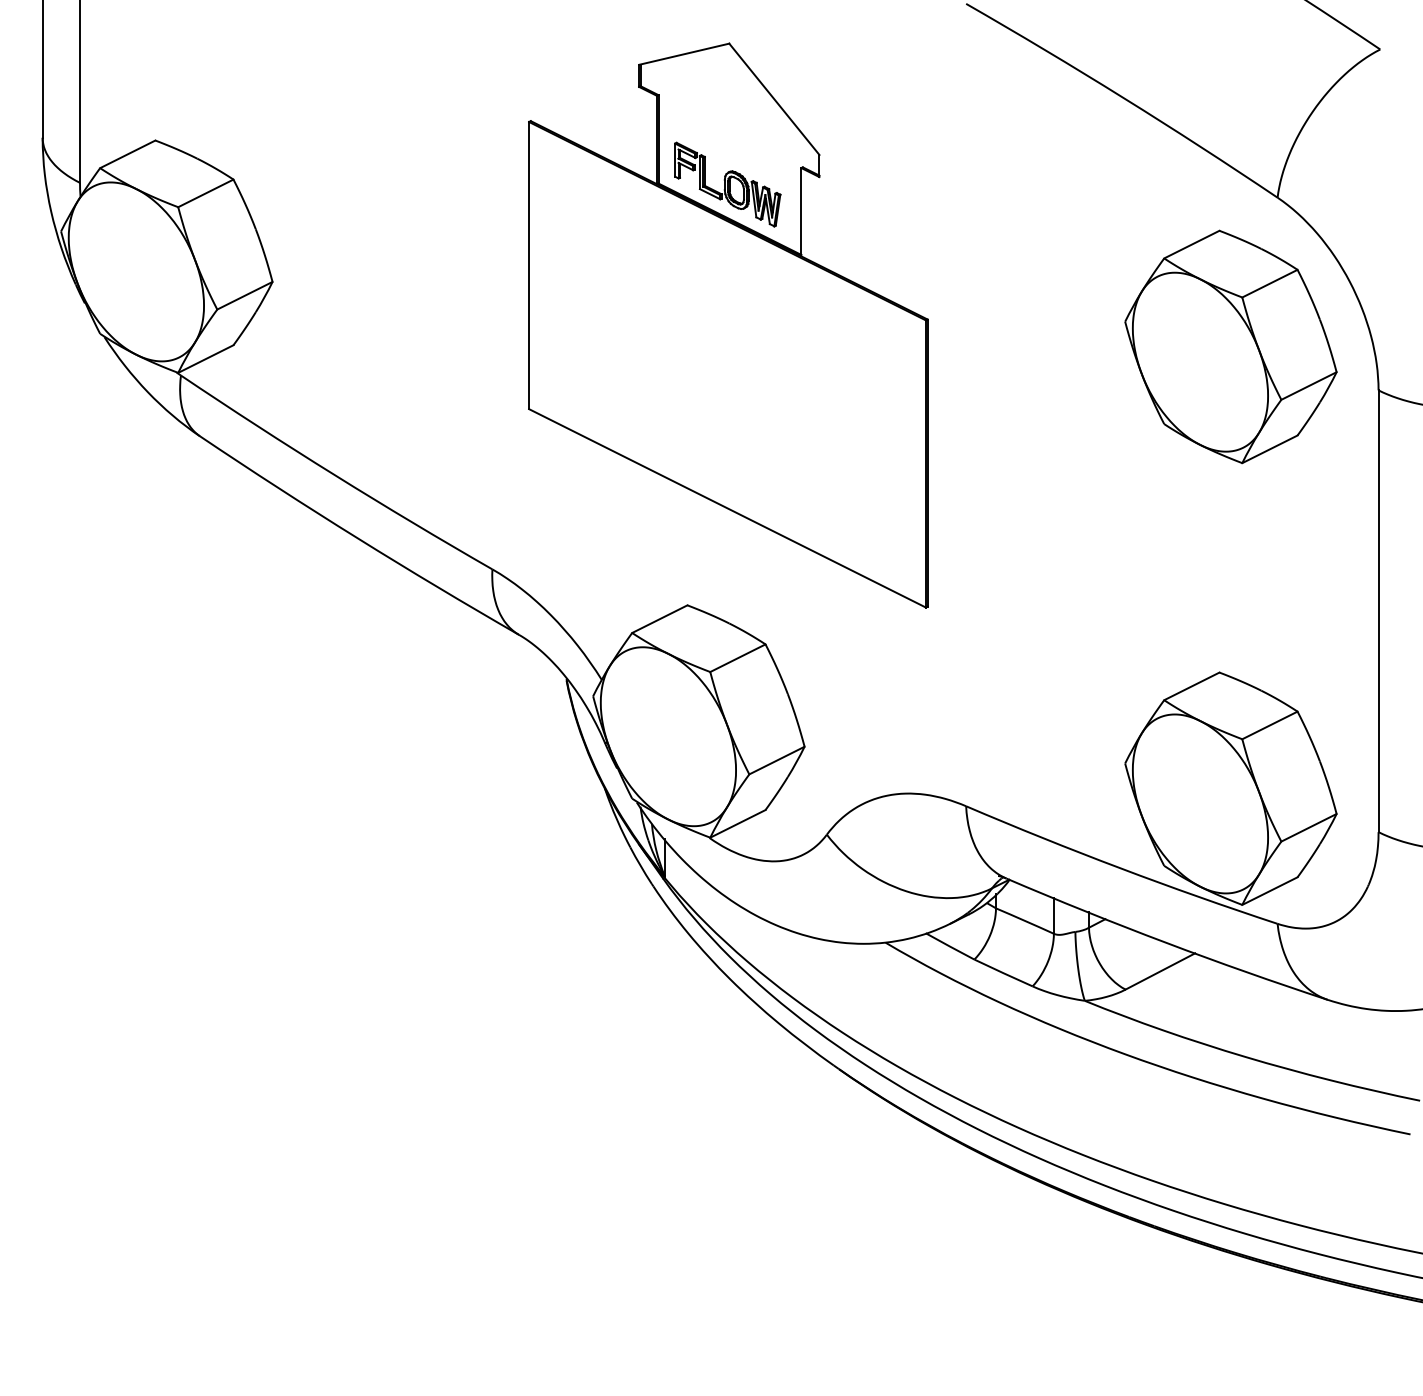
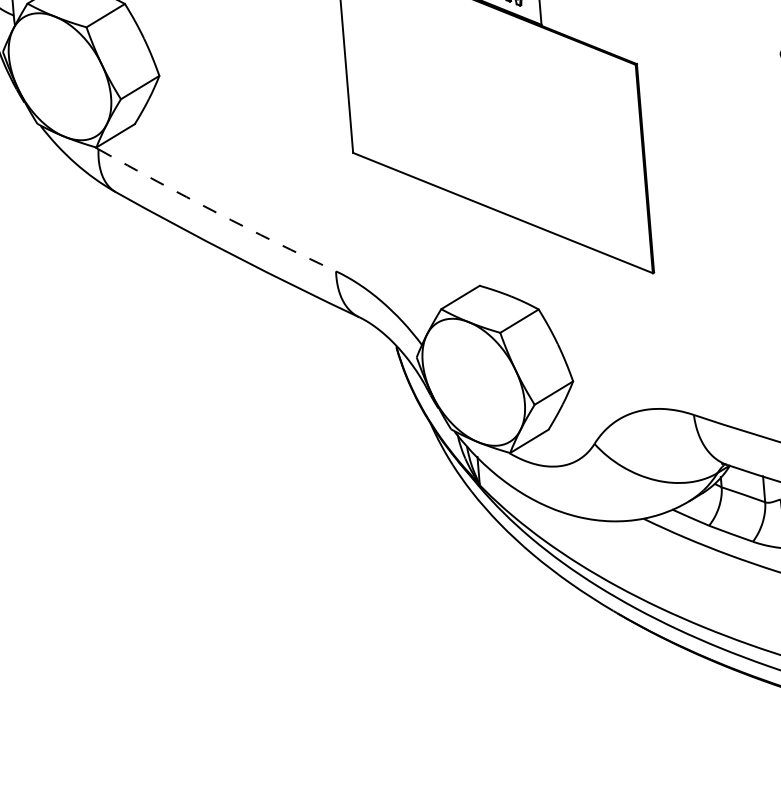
arc: (334, 475) -> (215, 212), solid -> dashed

